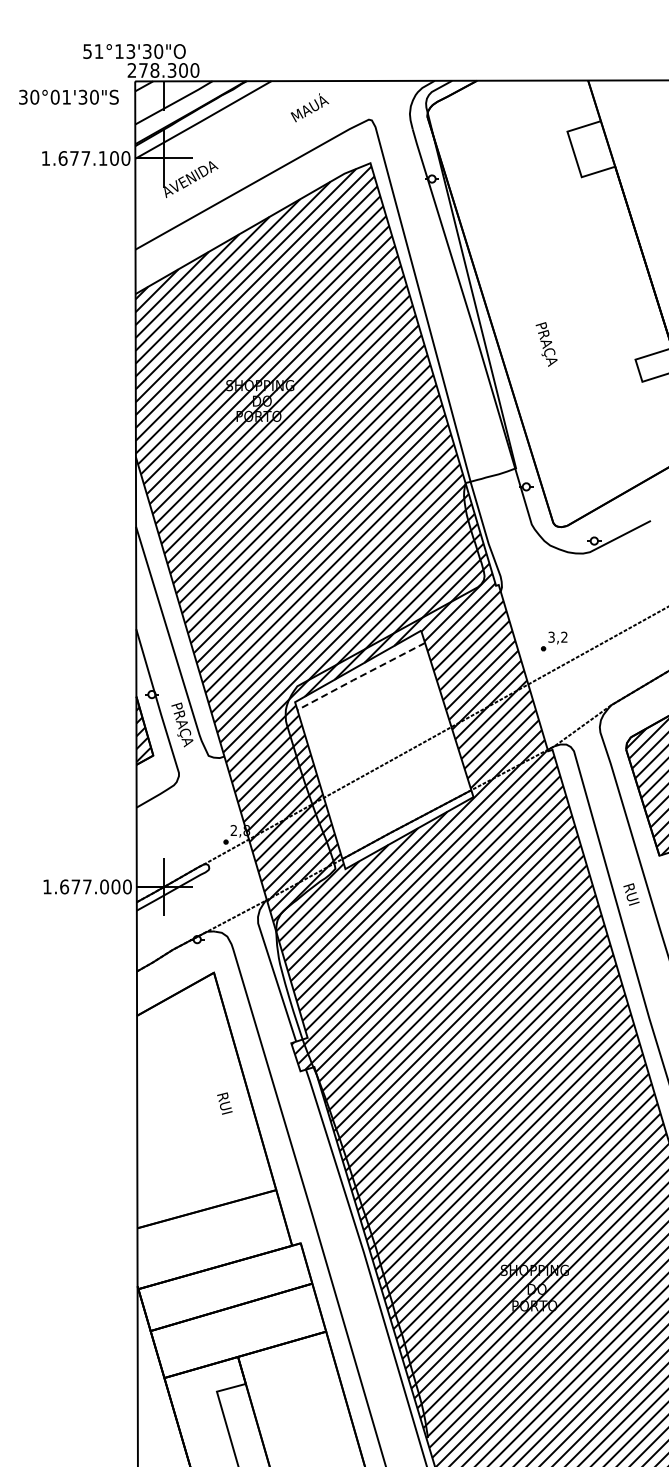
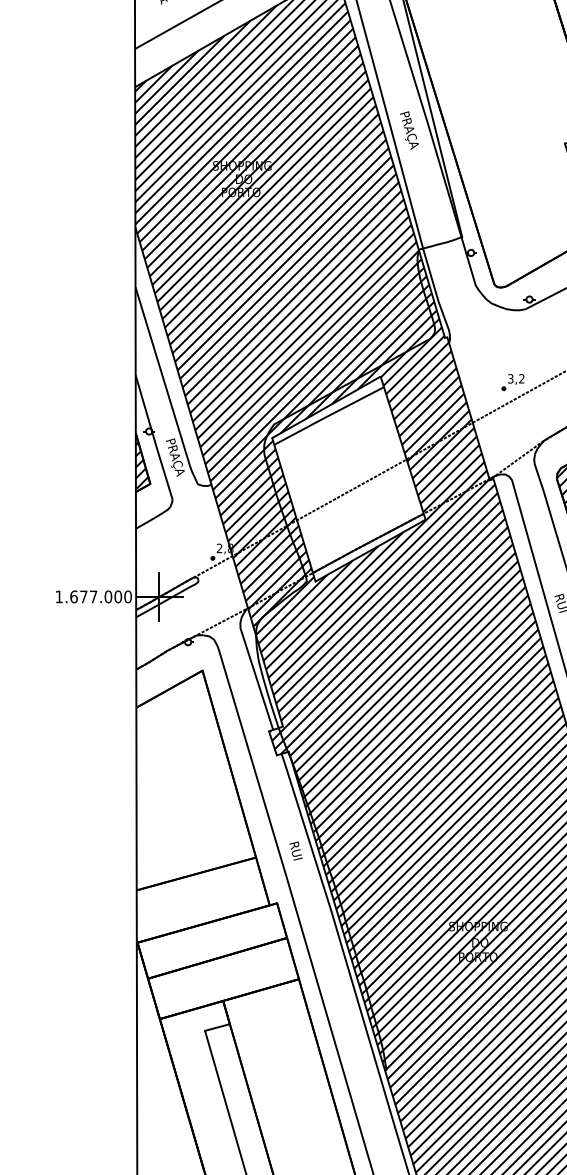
text: (546, 344) -> (409, 130), moved
part: (554, 641) -> (513, 382), moved
line: (360, 676) -> (328, 415), dashed -> solid
text: (224, 1103) -> (295, 851), moved

